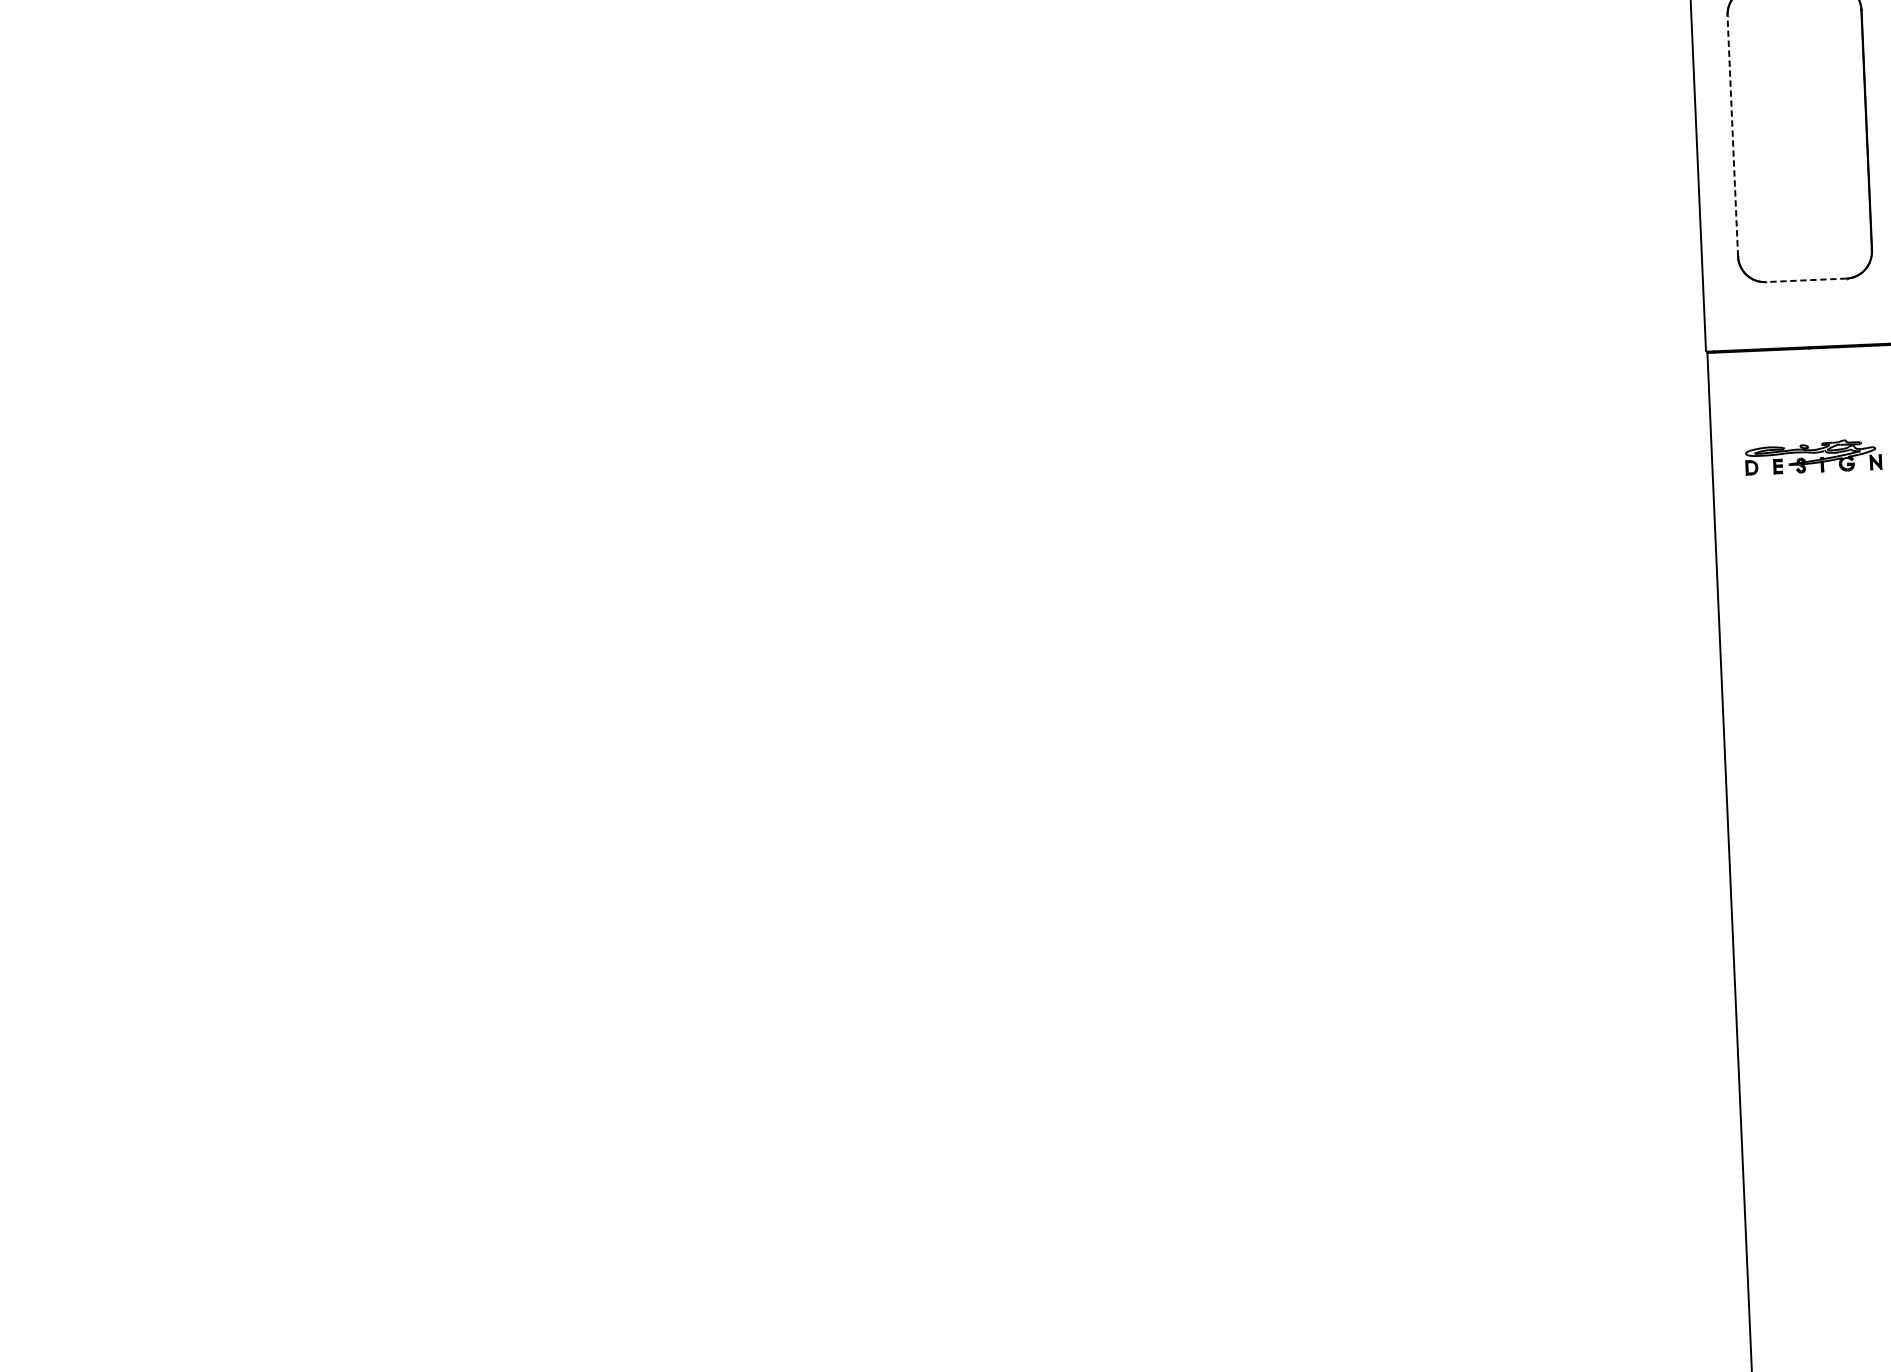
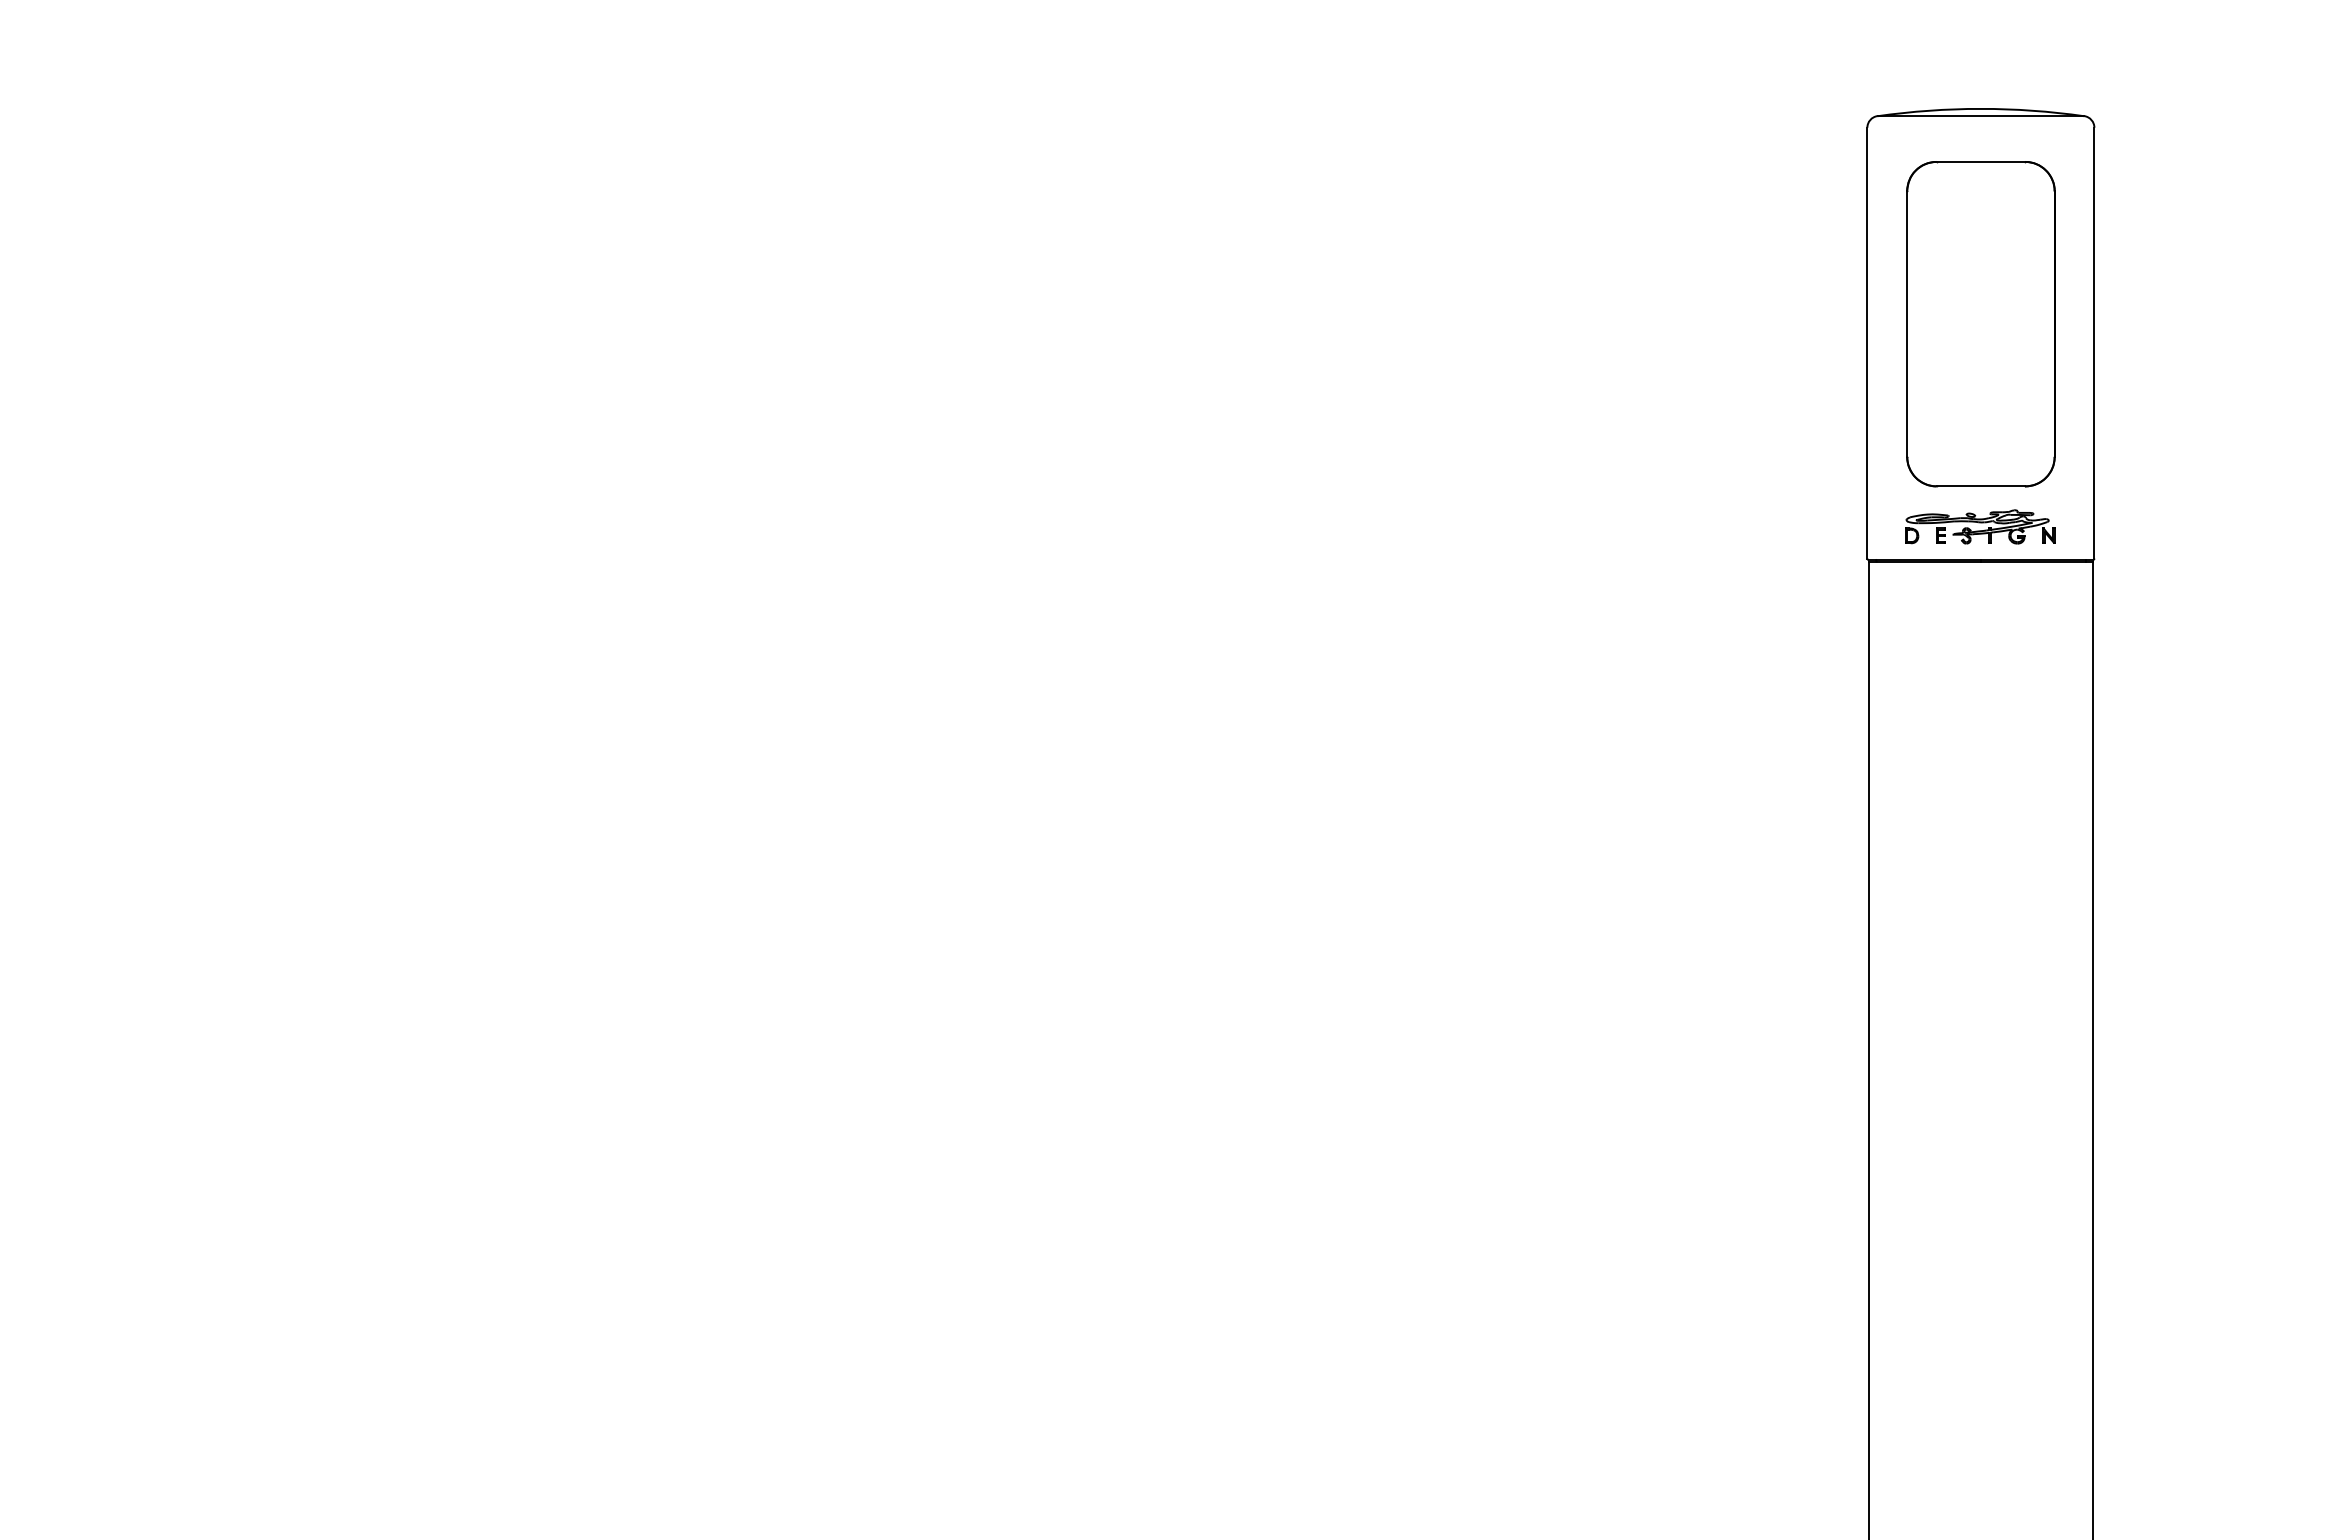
line: (1733, 136) -> (1907, 324), dashed -> solid
line: (1805, 280) -> (1980, 486), dashed -> solid
part: (1813, 456) -> (1980, 526), moved

